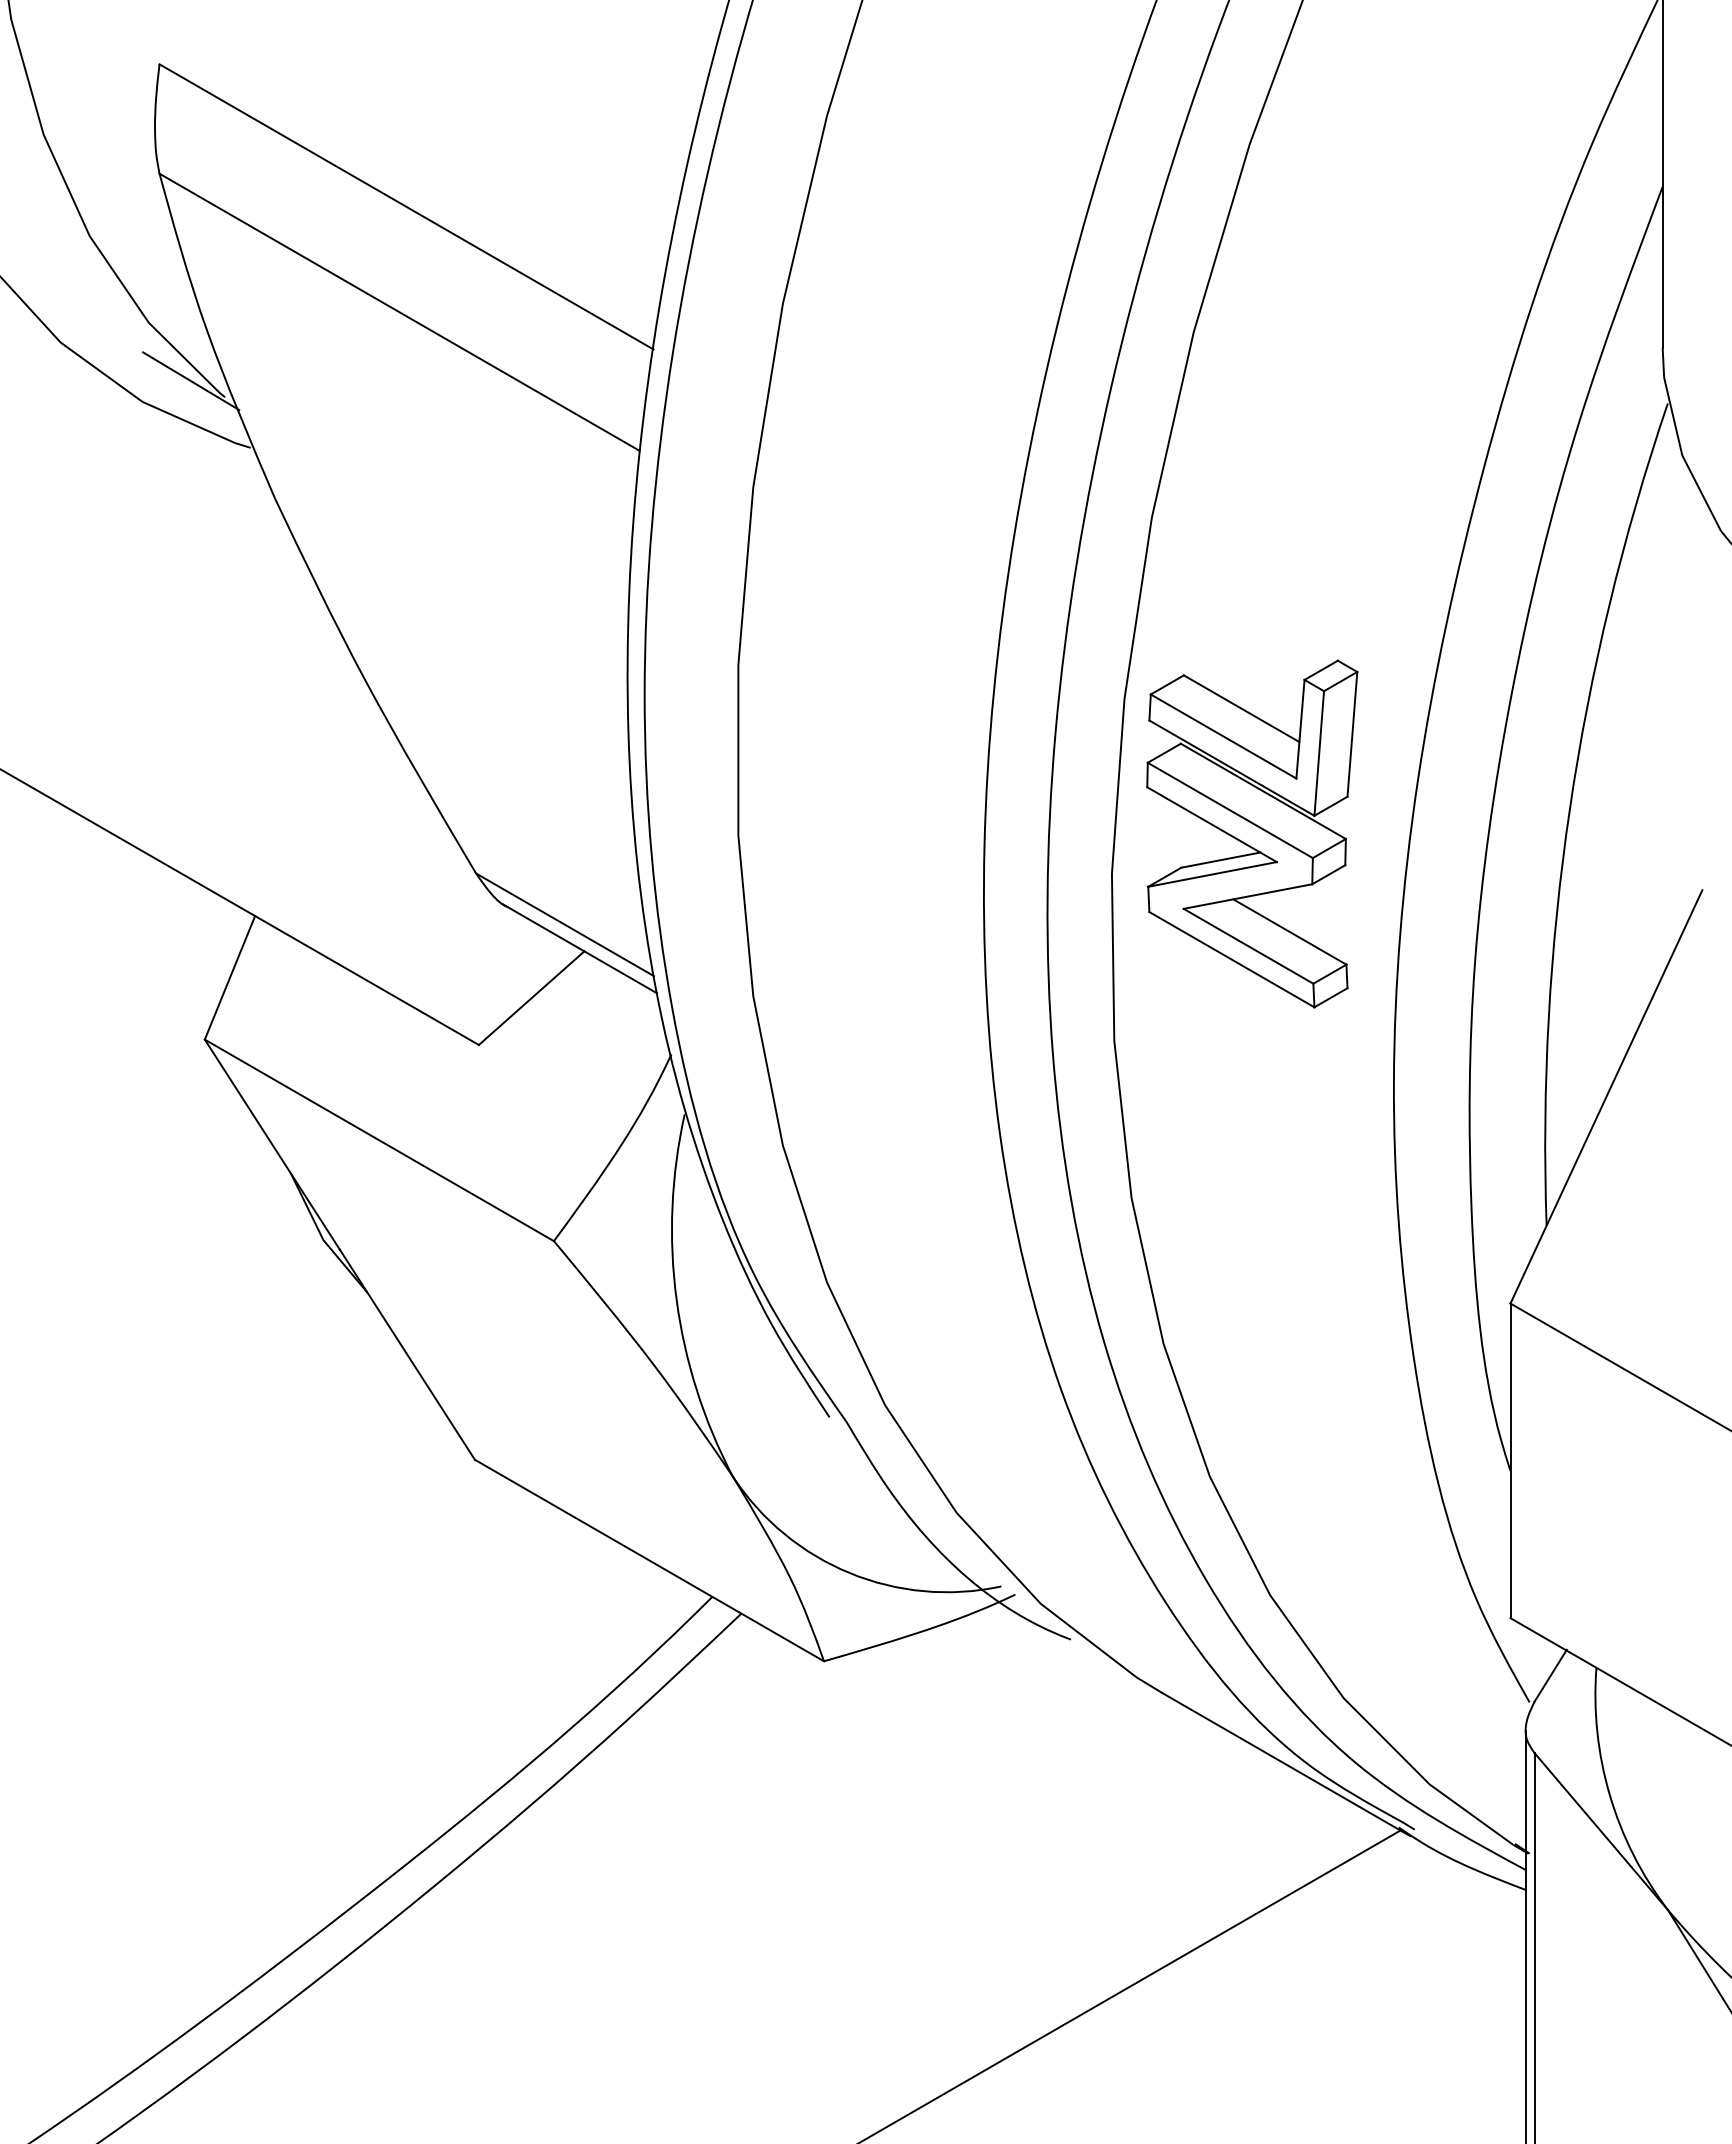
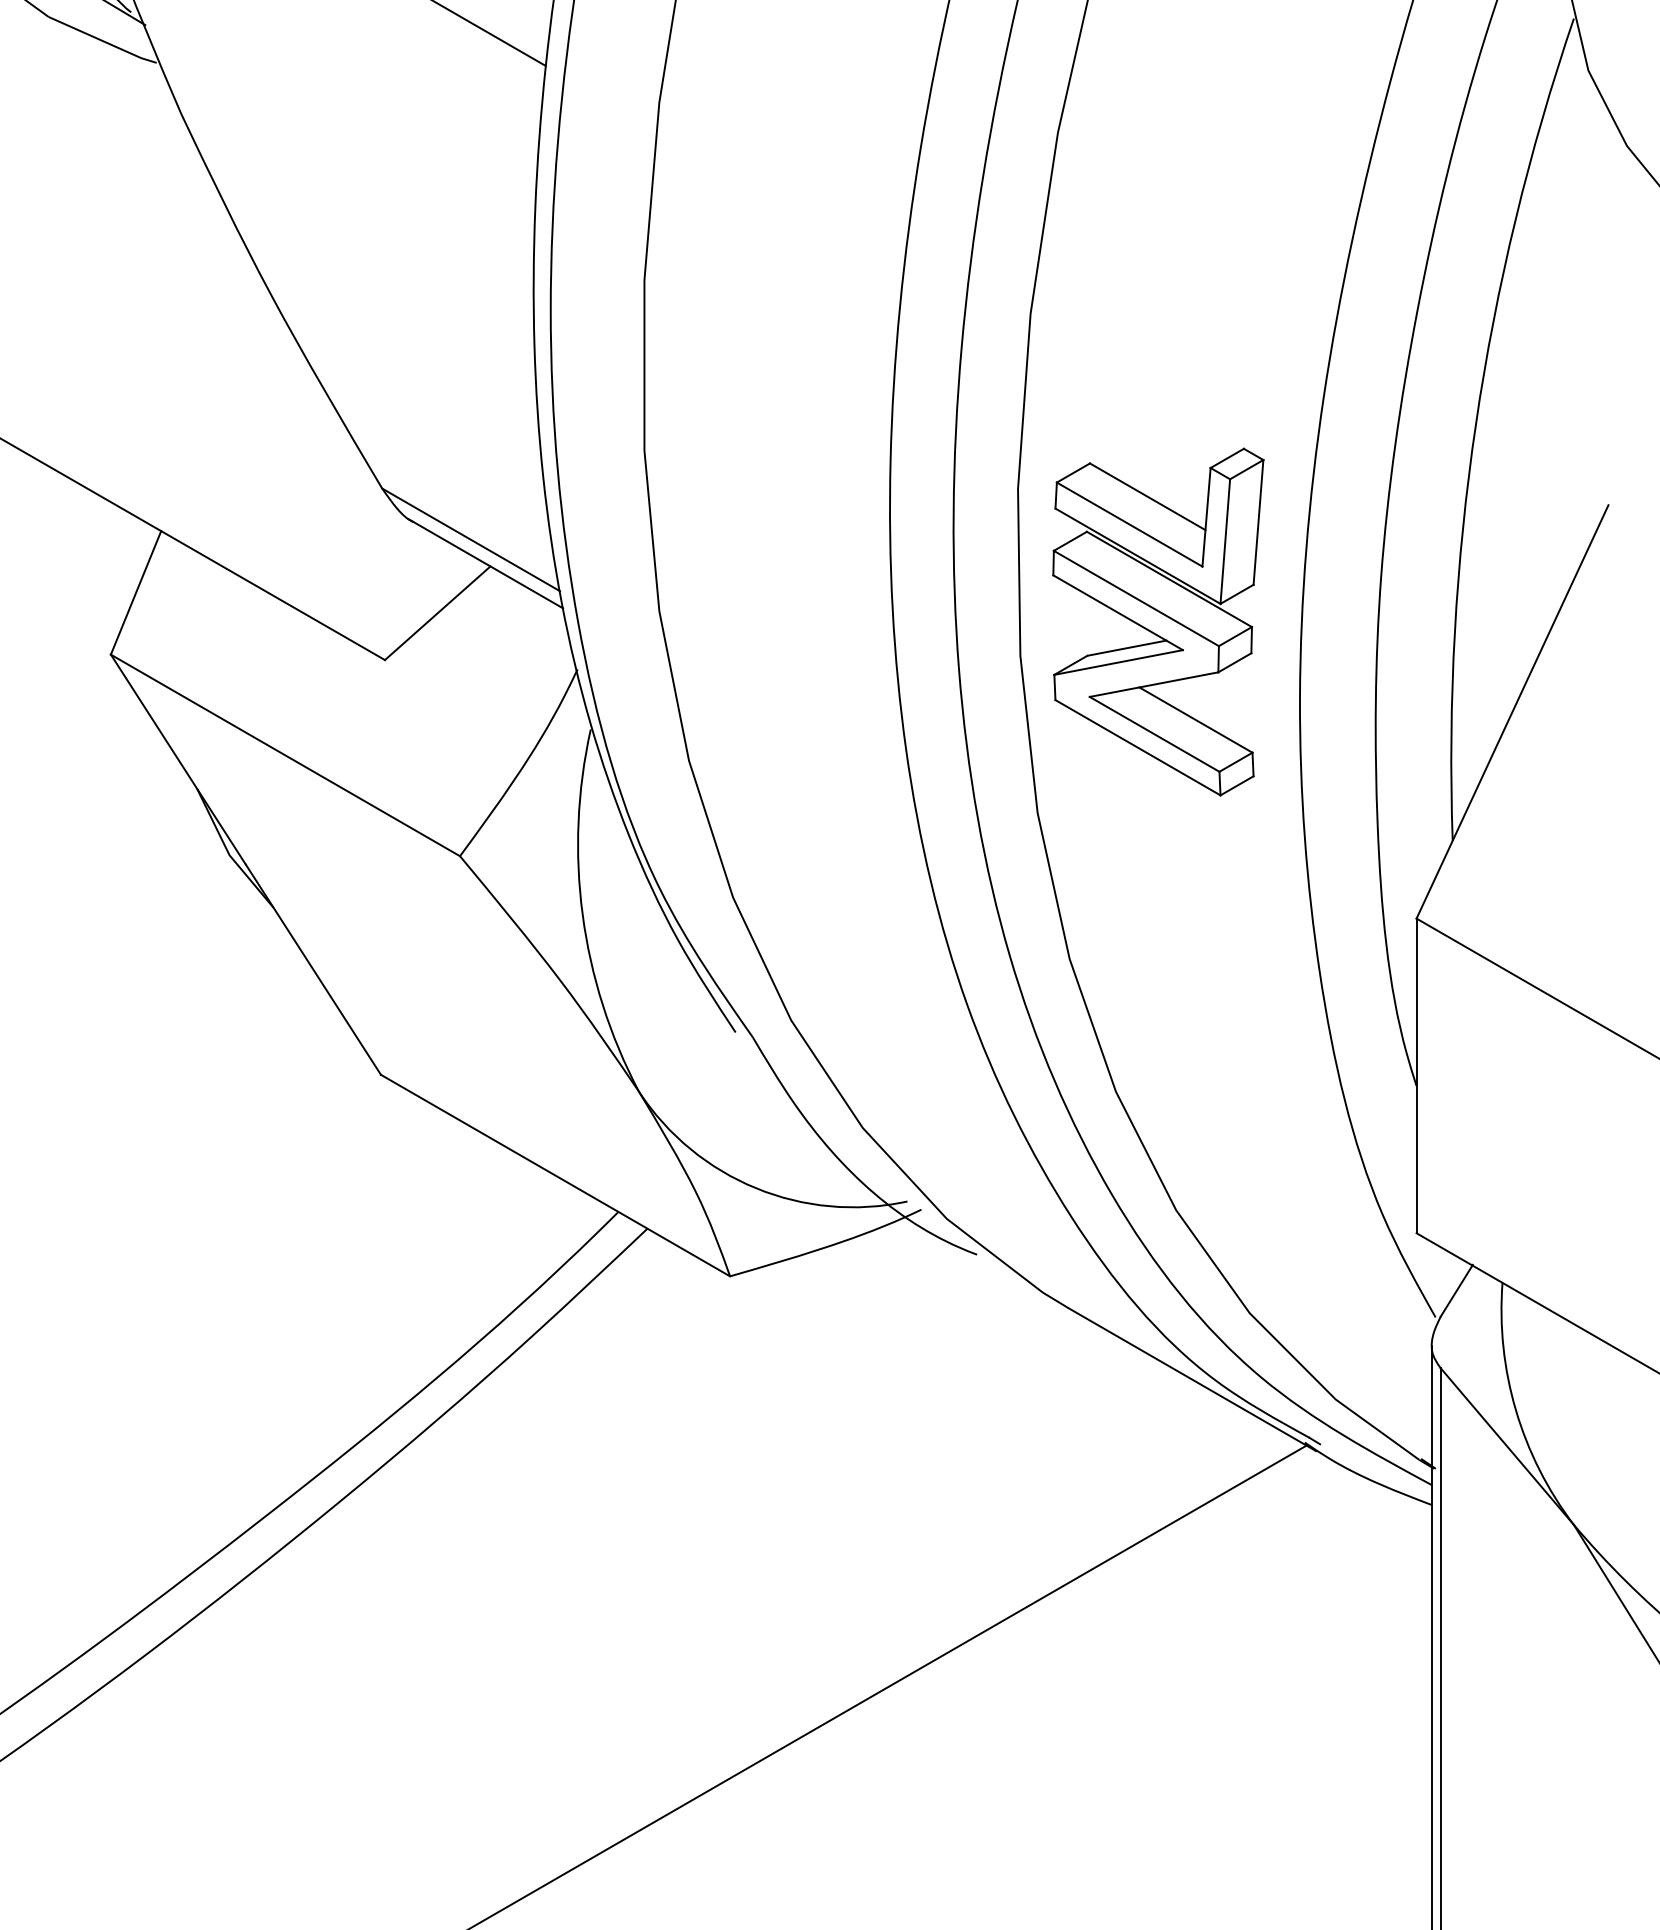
part: (1252, 833) -> (1158, 621), moved

